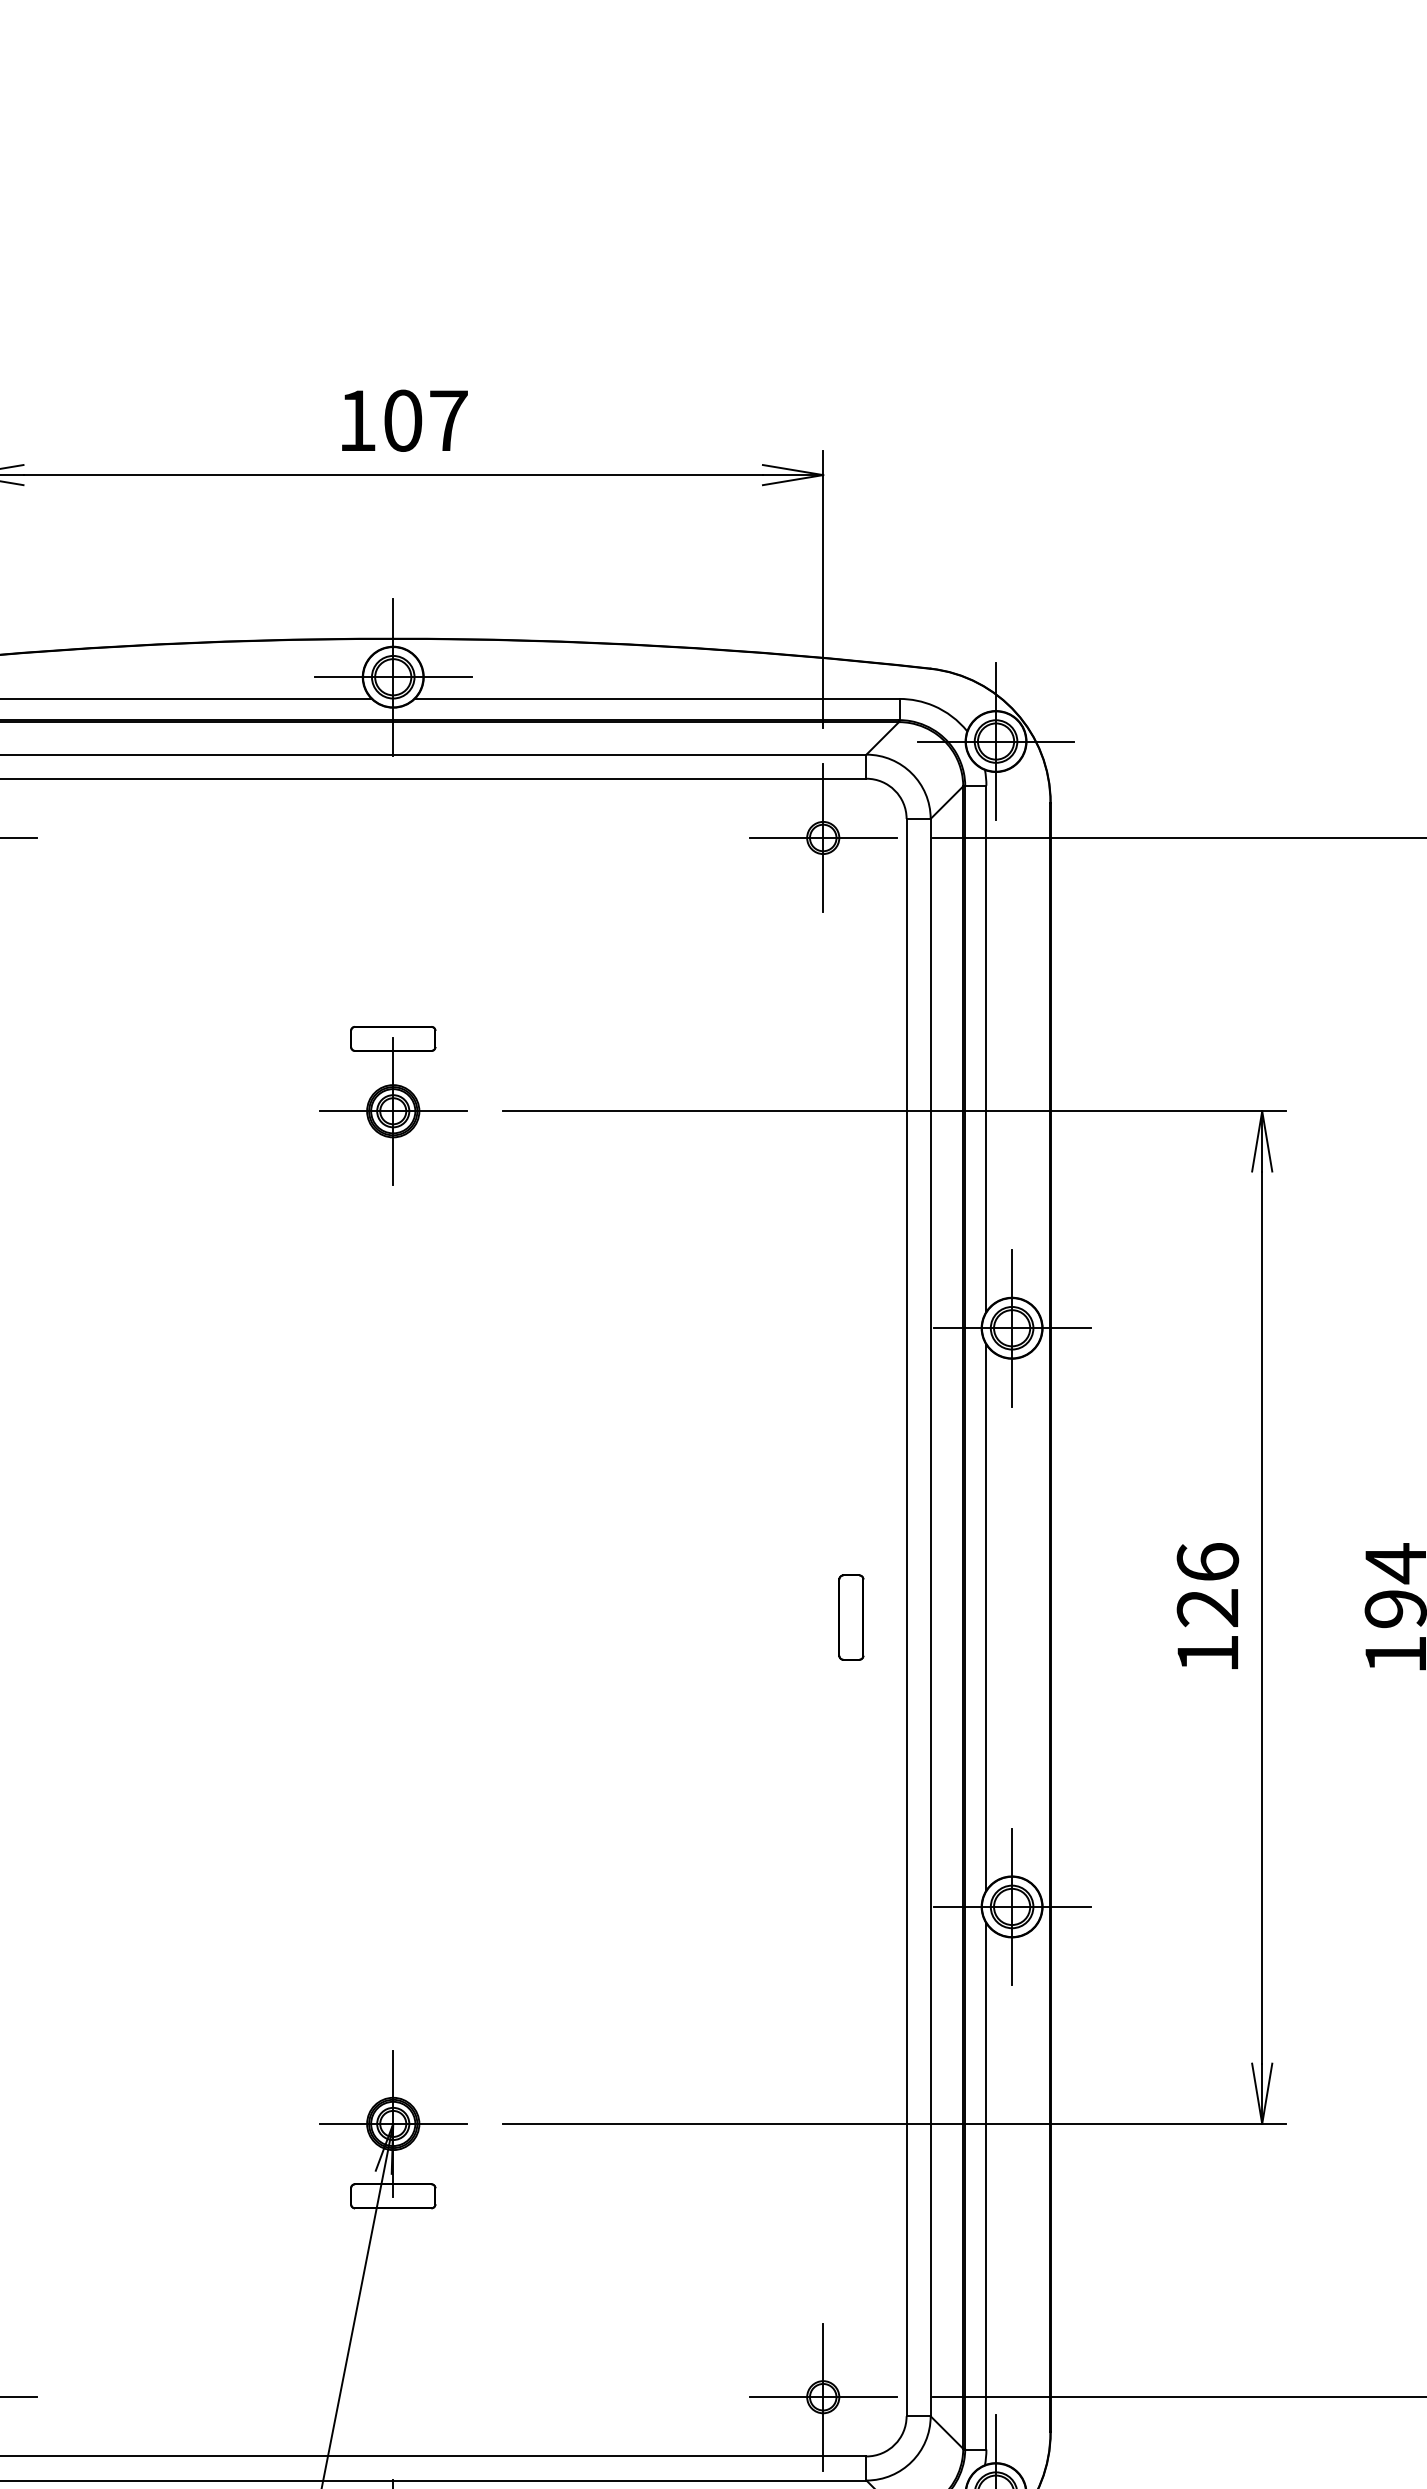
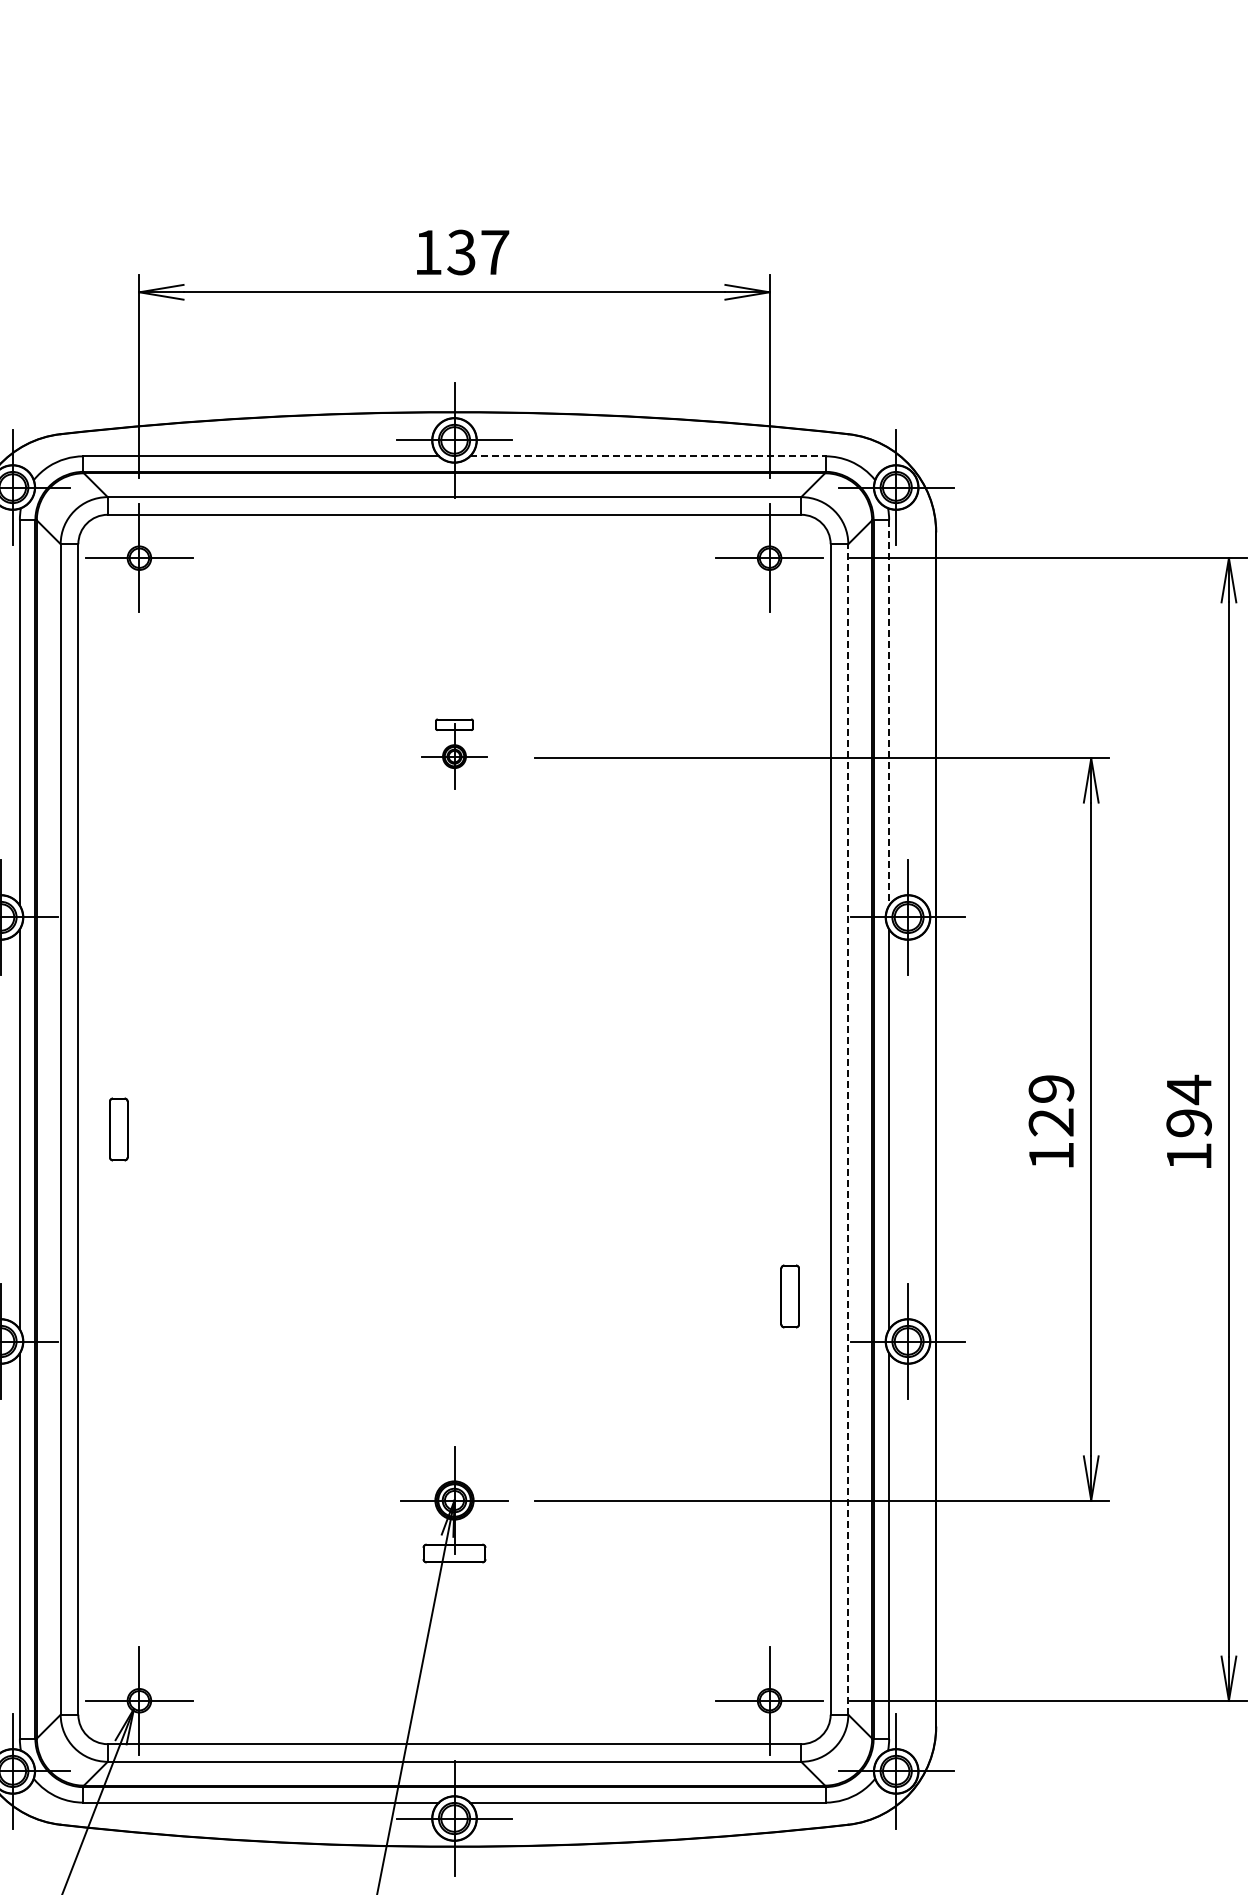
text: (402, 420) -> (461, 252), 107 -> 137
line: (656, 699) -> (647, 456), solid -> dashed
line: (986, 1048) -> (889, 712), solid -> dashed
part: (393, 1104) -> (454, 753), size x0.6
text: (1207, 1561) -> (1051, 1088), 126 -> 129
line: (930, 1616) -> (848, 1128), solid -> dashed
part: (850, 1617) -> (789, 1296), moved

